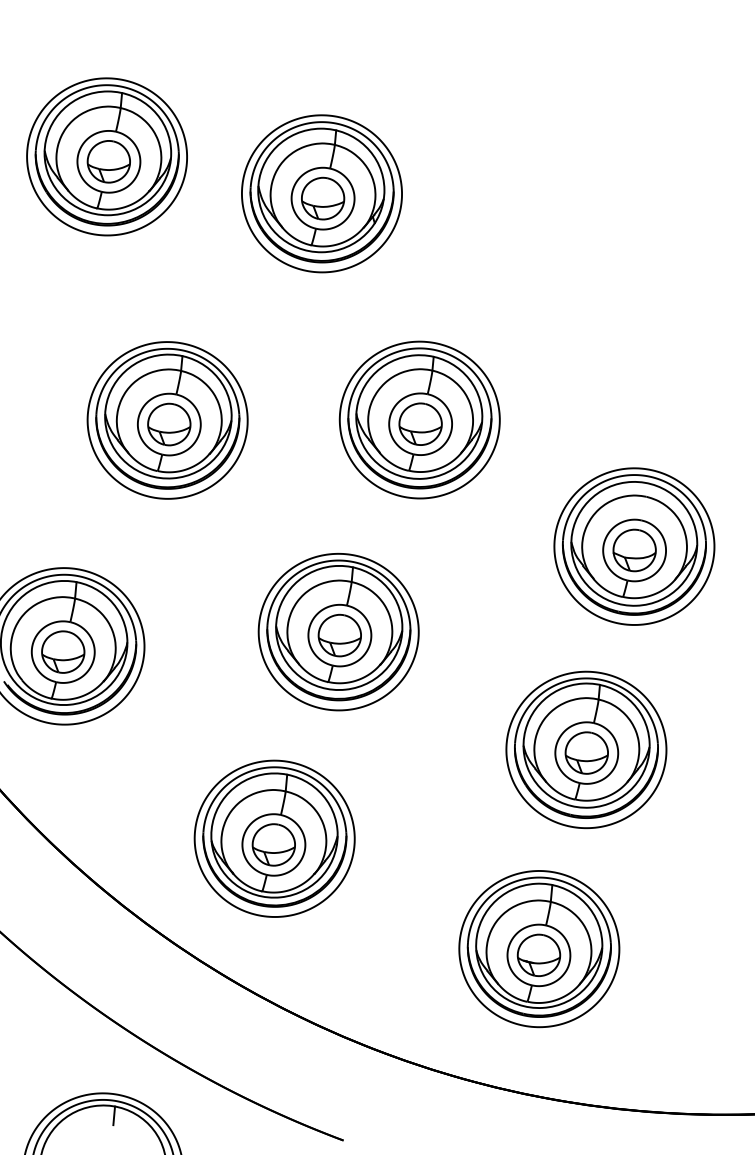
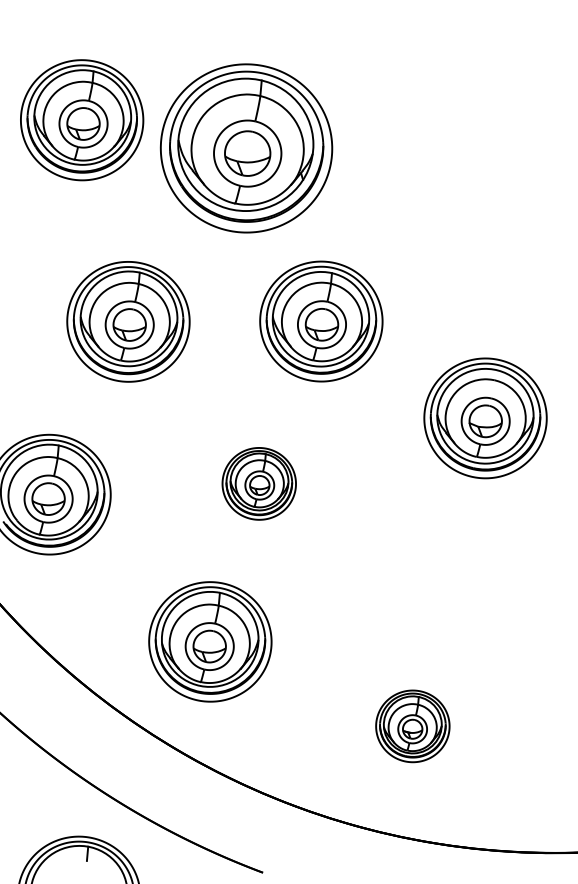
part: (321, 193) -> (246, 148), size x1.4
part: (338, 632) -> (259, 484), size x0.6
part: (586, 749) -> (448, 573), removed
part: (539, 949) -> (412, 726), size x0.6

